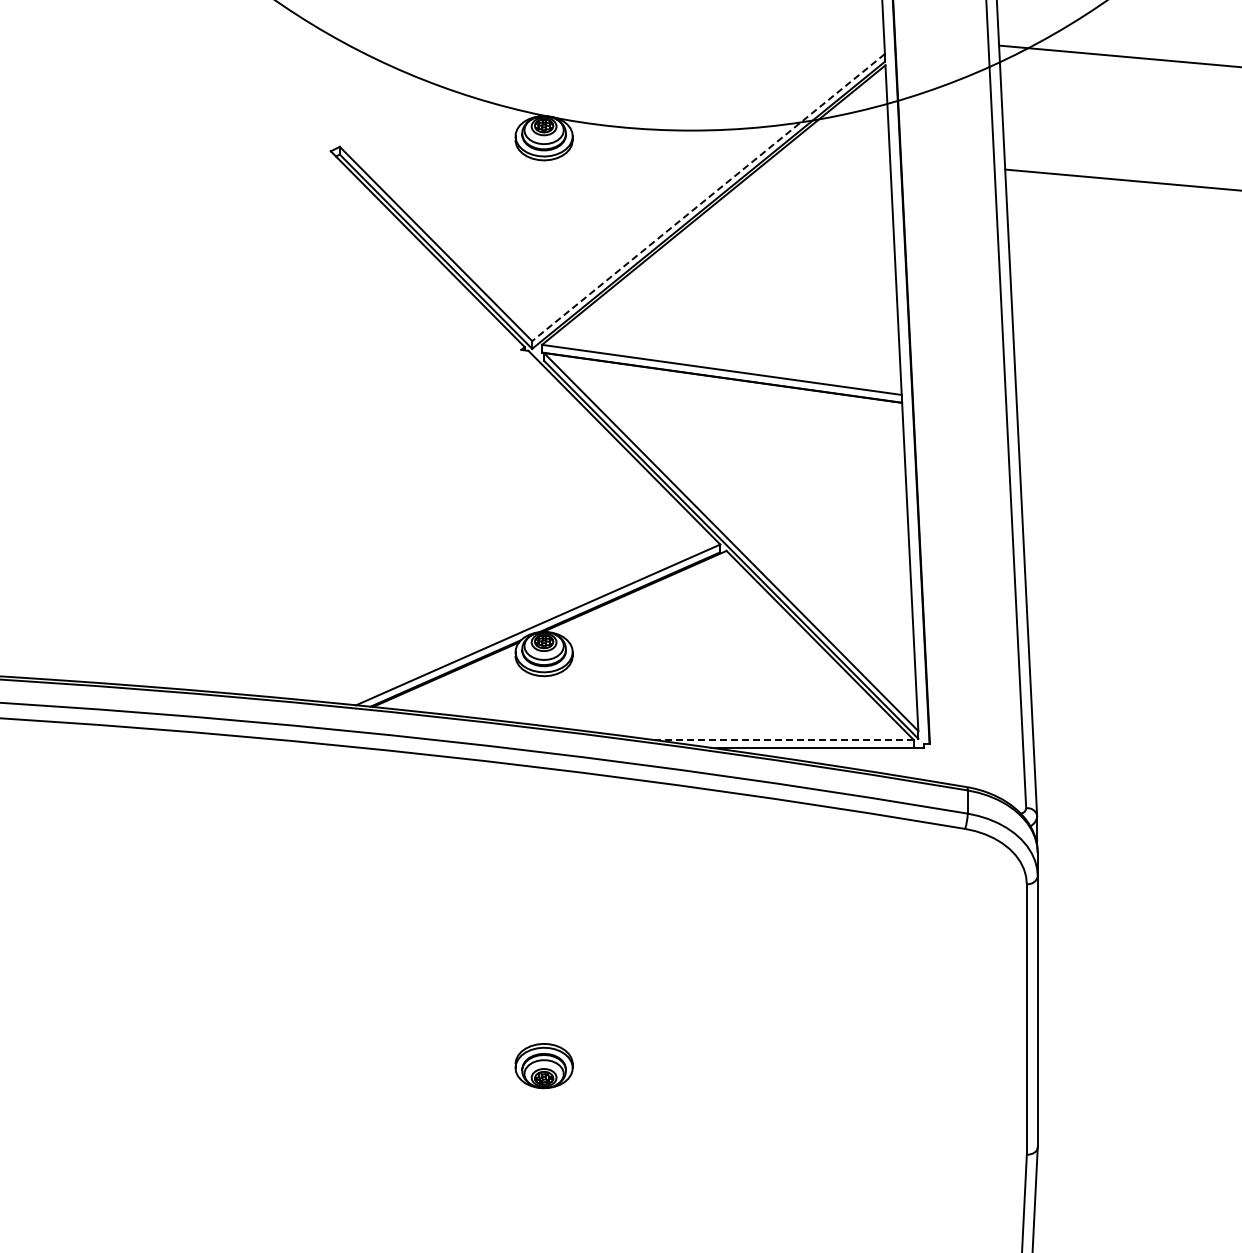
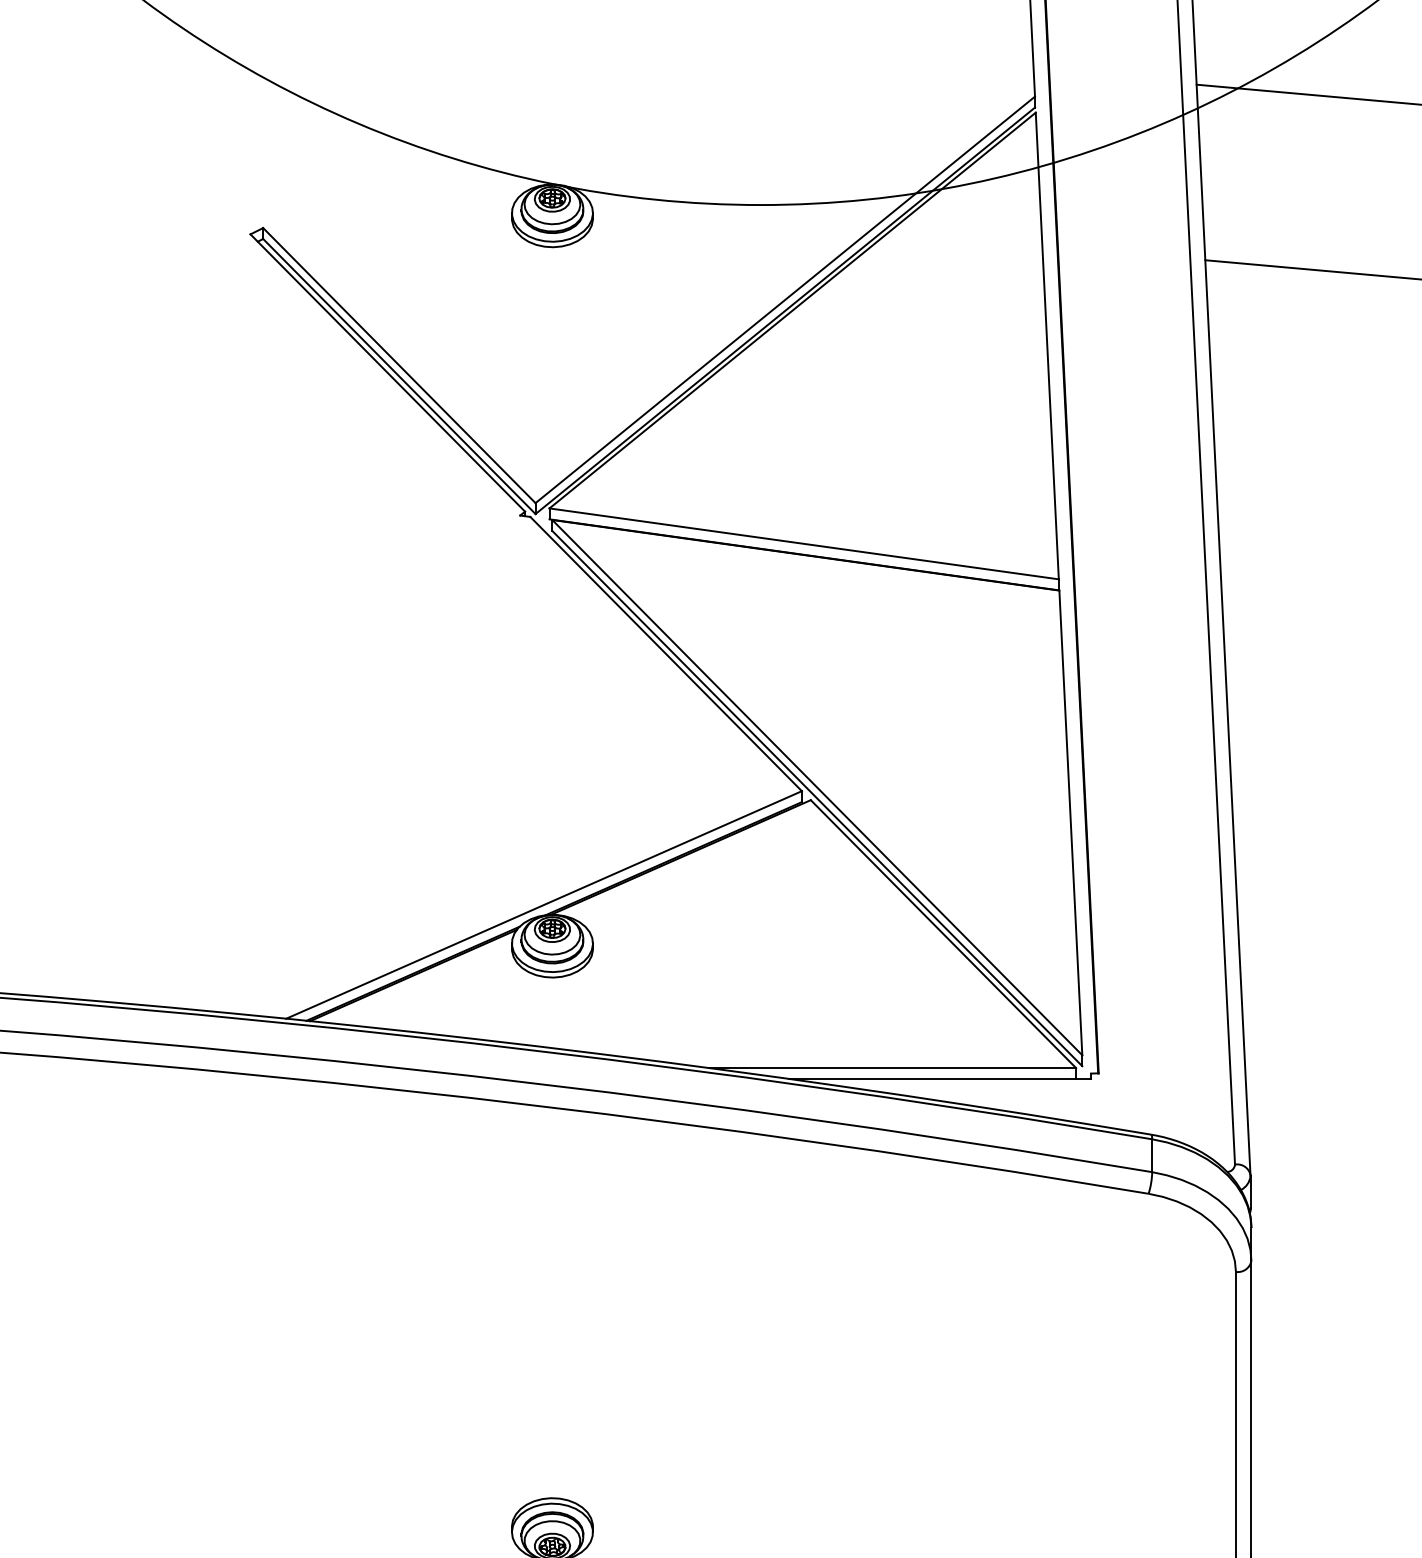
line: (708, 197) -> (785, 299), dashed -> solid
line: (784, 740) -> (892, 1068), dashed -> solid

